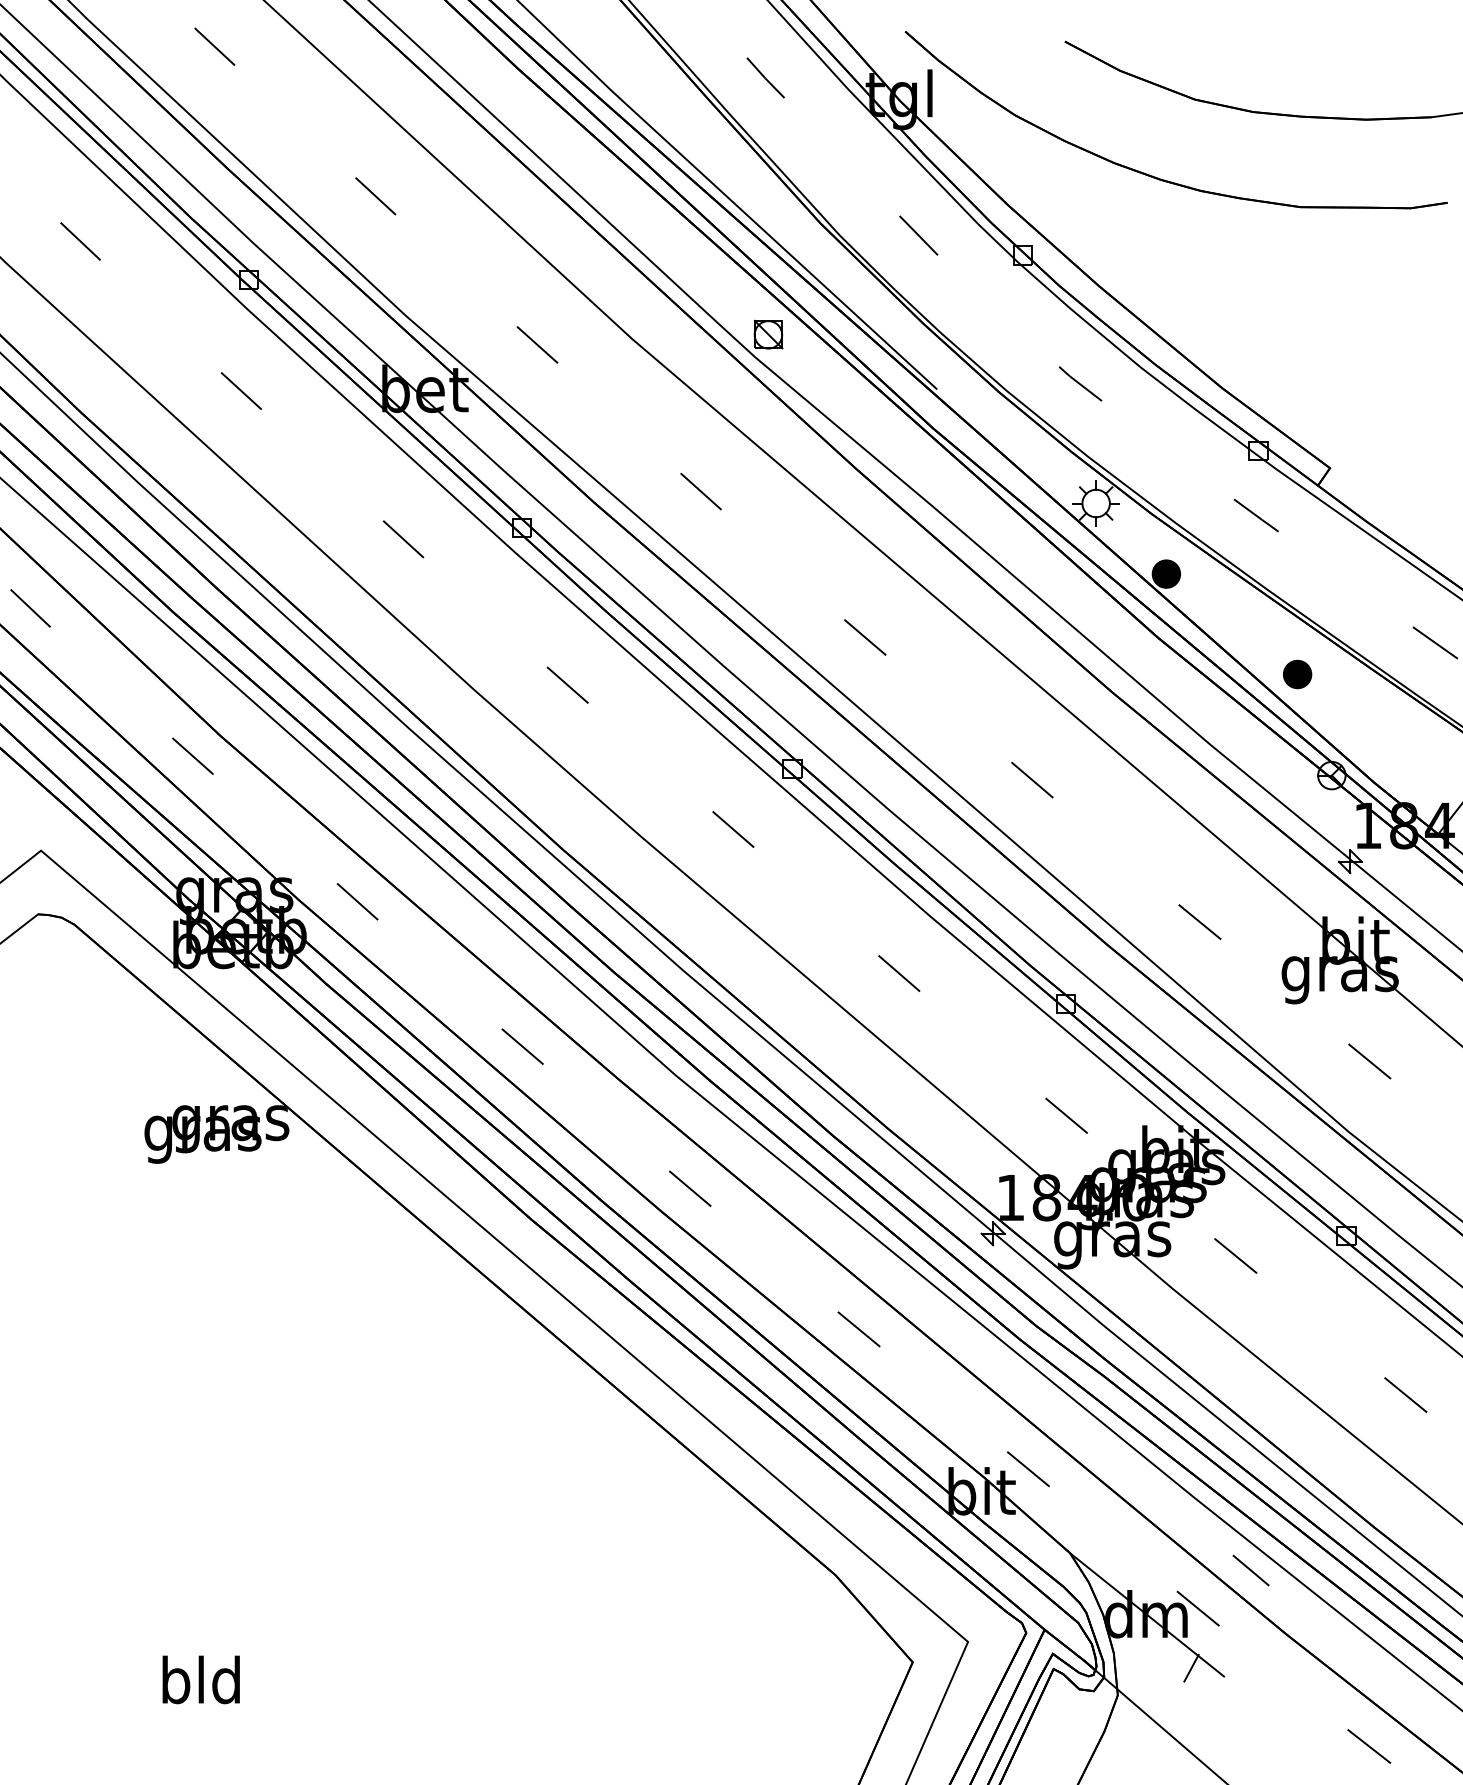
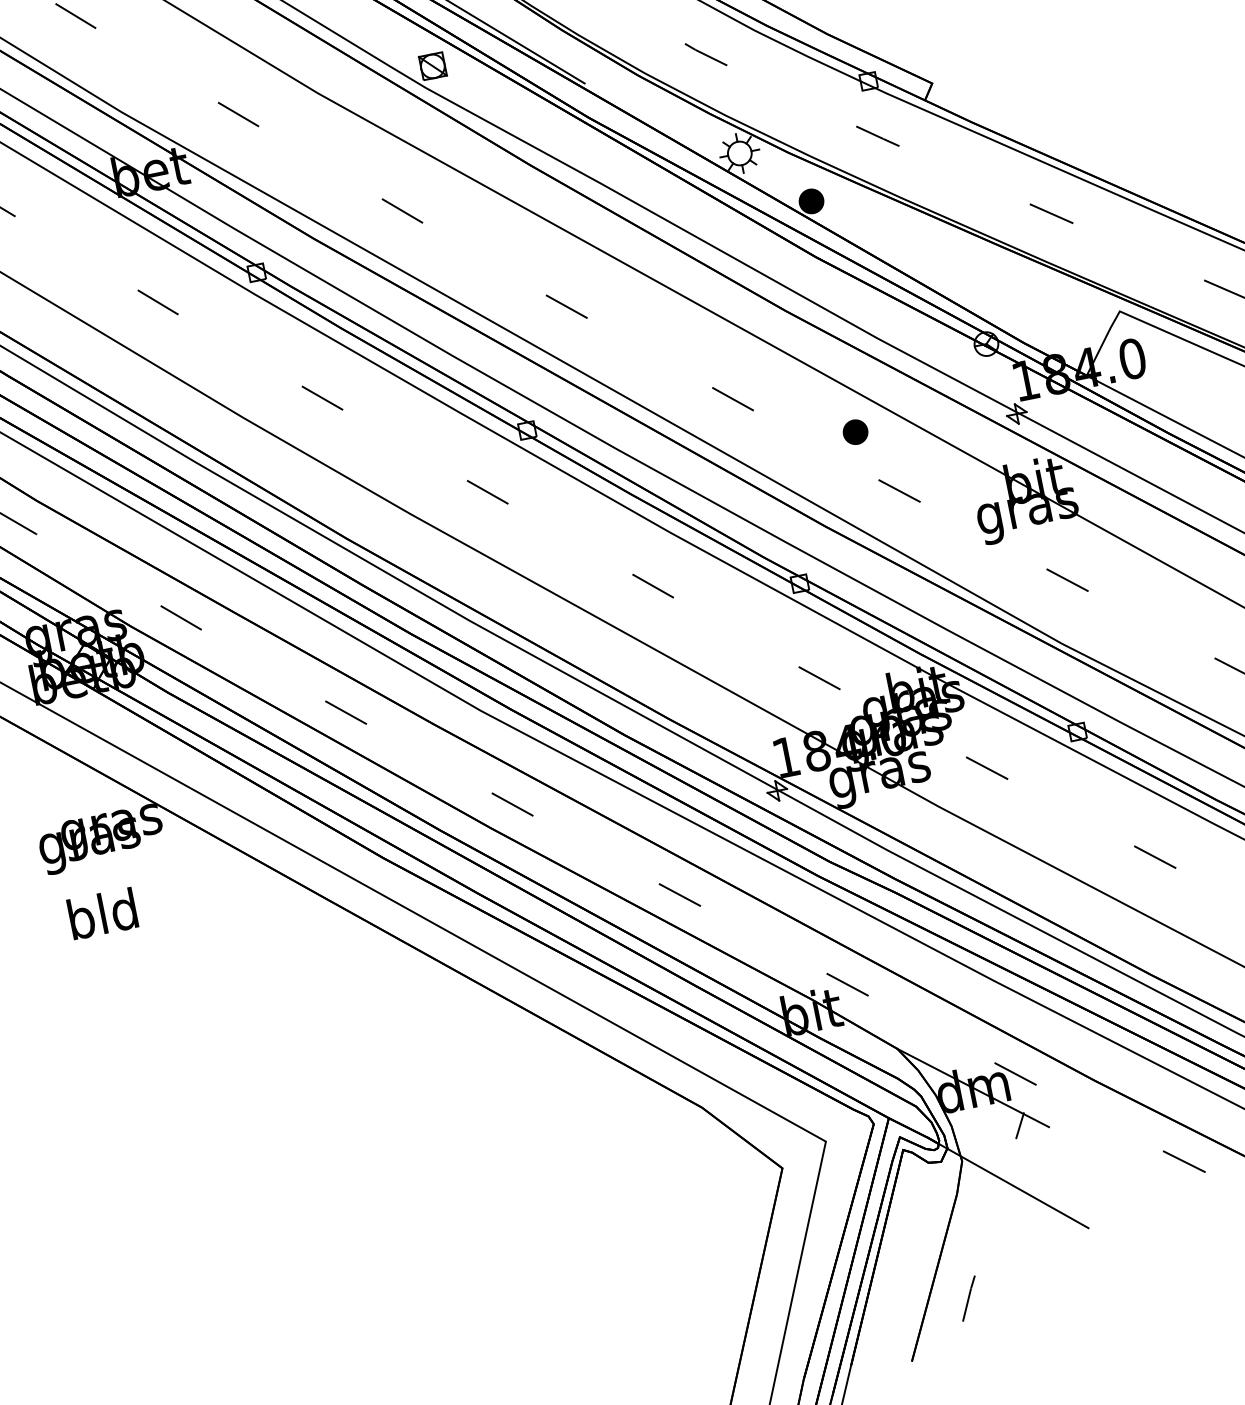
part: (1297, 674) -> (855, 432), moved
line: (1250, 1570) -> (1053, 1032), removed
text: (200, 1679) -> (102, 913), moved

